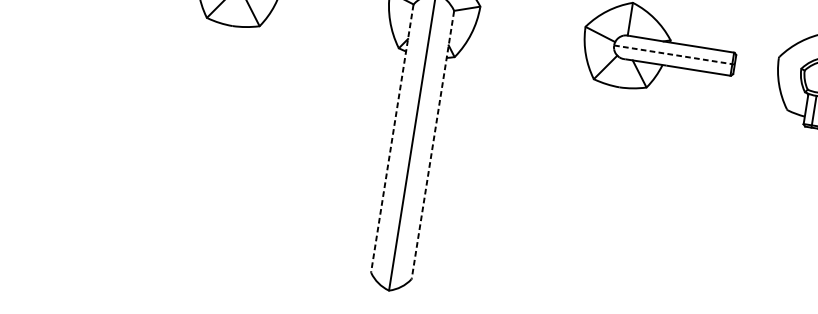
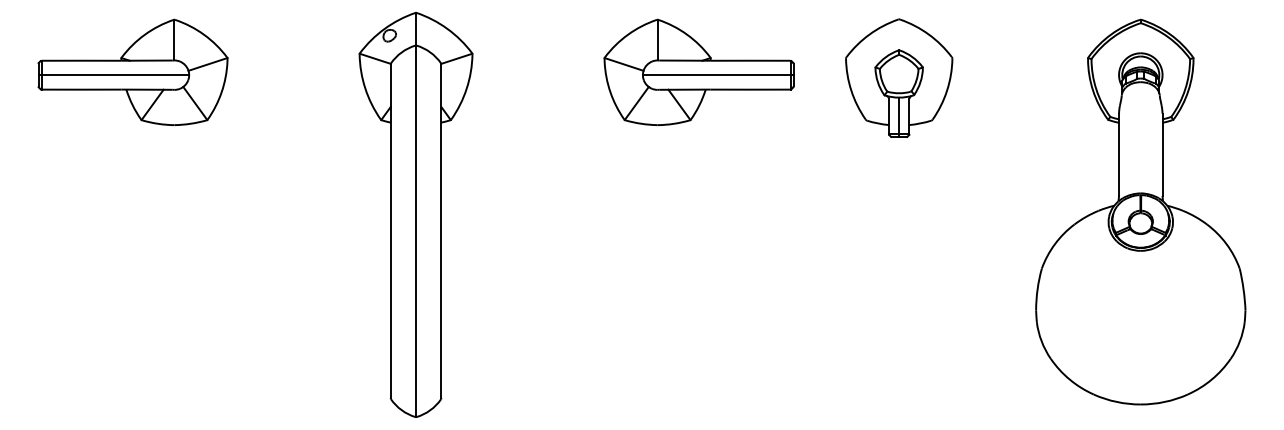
line: (674, 55) -> (718, 75), dashed -> solid
line: (392, 138) -> (390, 231), dashed -> solid
line: (433, 145) -> (441, 231), dashed -> solid

